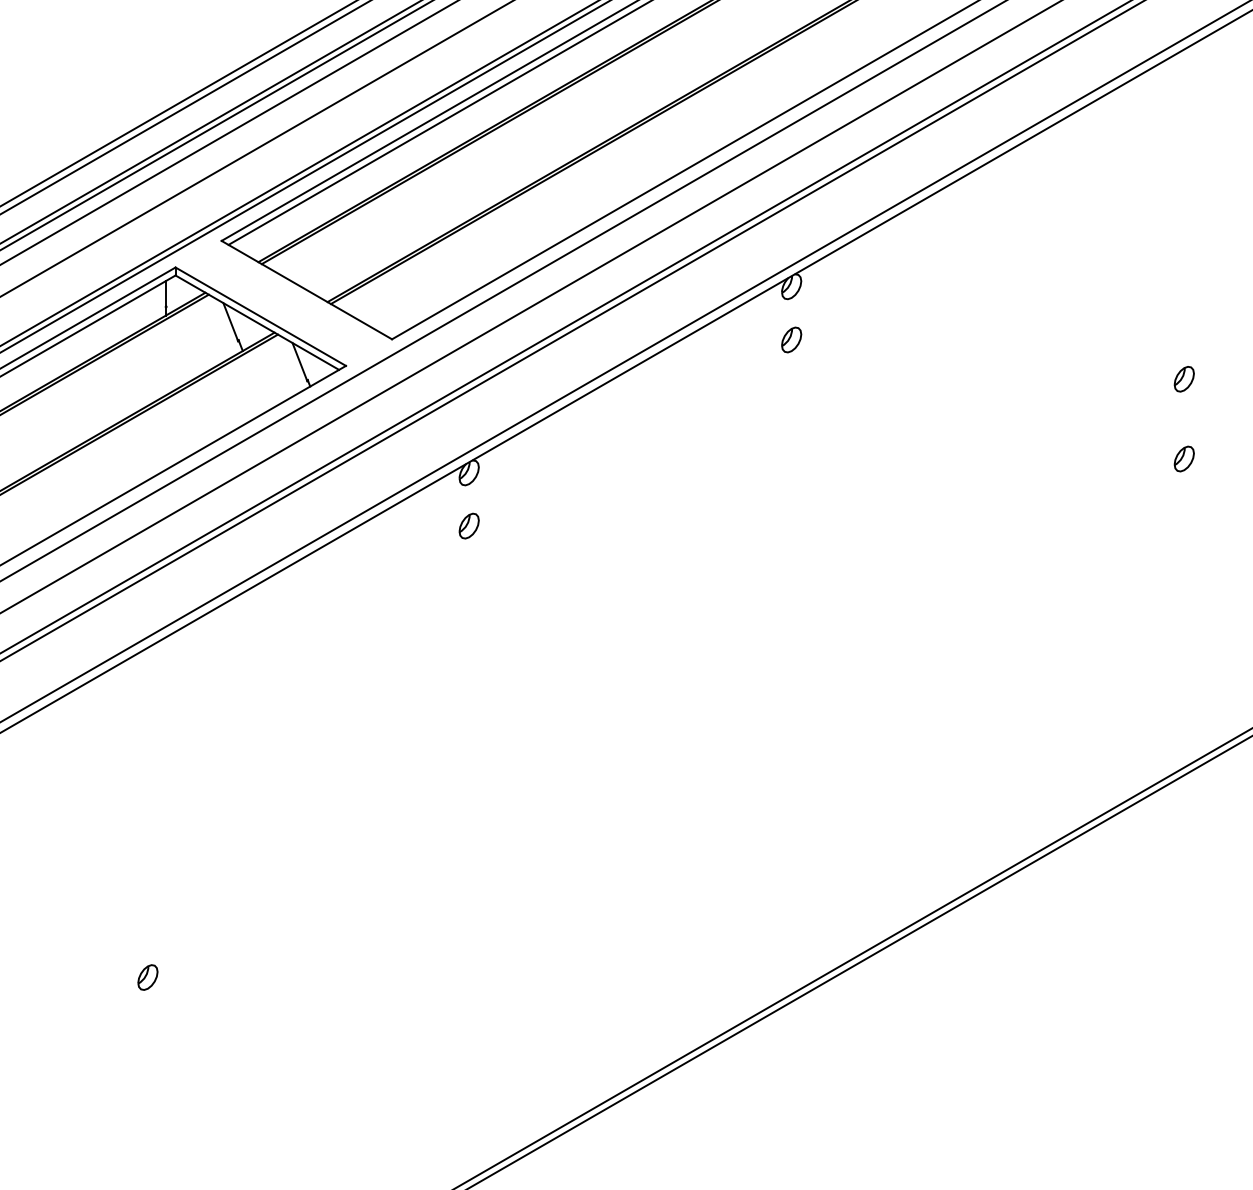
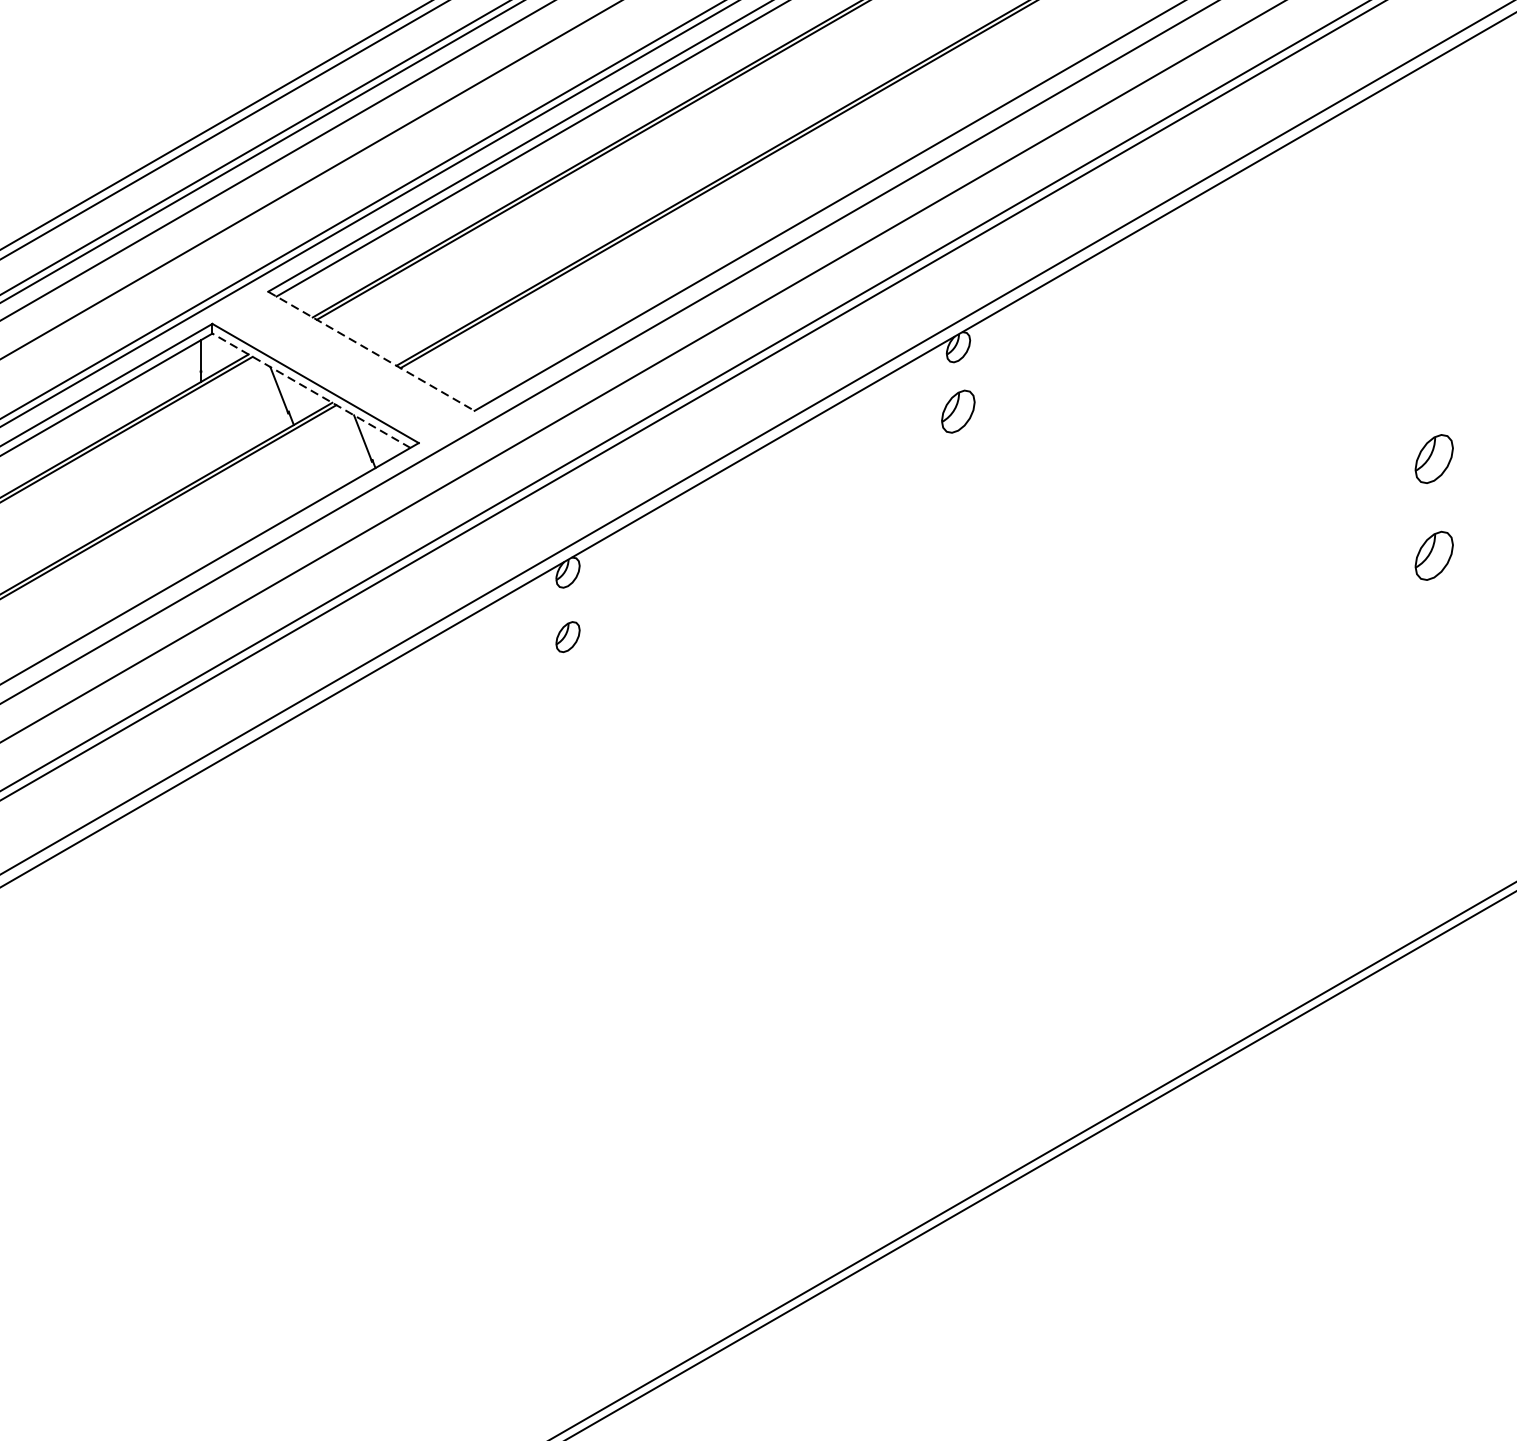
line: (307, 290) -> (372, 351), solid -> dashed
line: (256, 322) -> (310, 390), solid -> dashed
part: (791, 339) -> (958, 411), size x1.4
part: (1183, 379) -> (1433, 459), size x1.6
part: (1183, 458) -> (1433, 555), size x1.6
part: (147, 977) -> (178, 1183), removed

